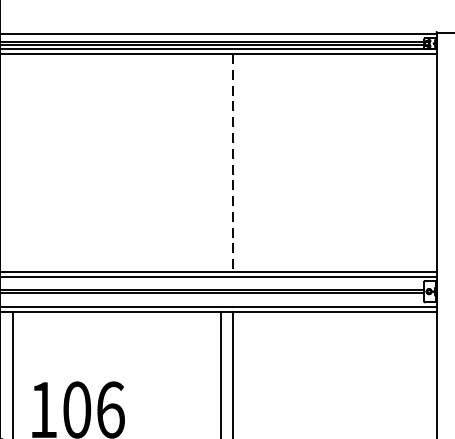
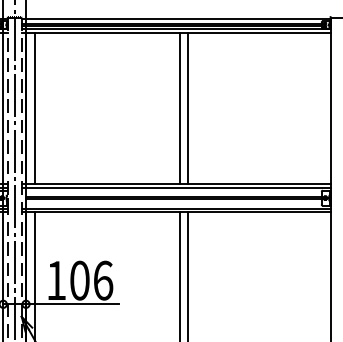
line: (12, 163) -> (34, 108), added
line: (219, 163) -> (179, 108), added
line: (232, 163) -> (188, 108), dashed -> solid

